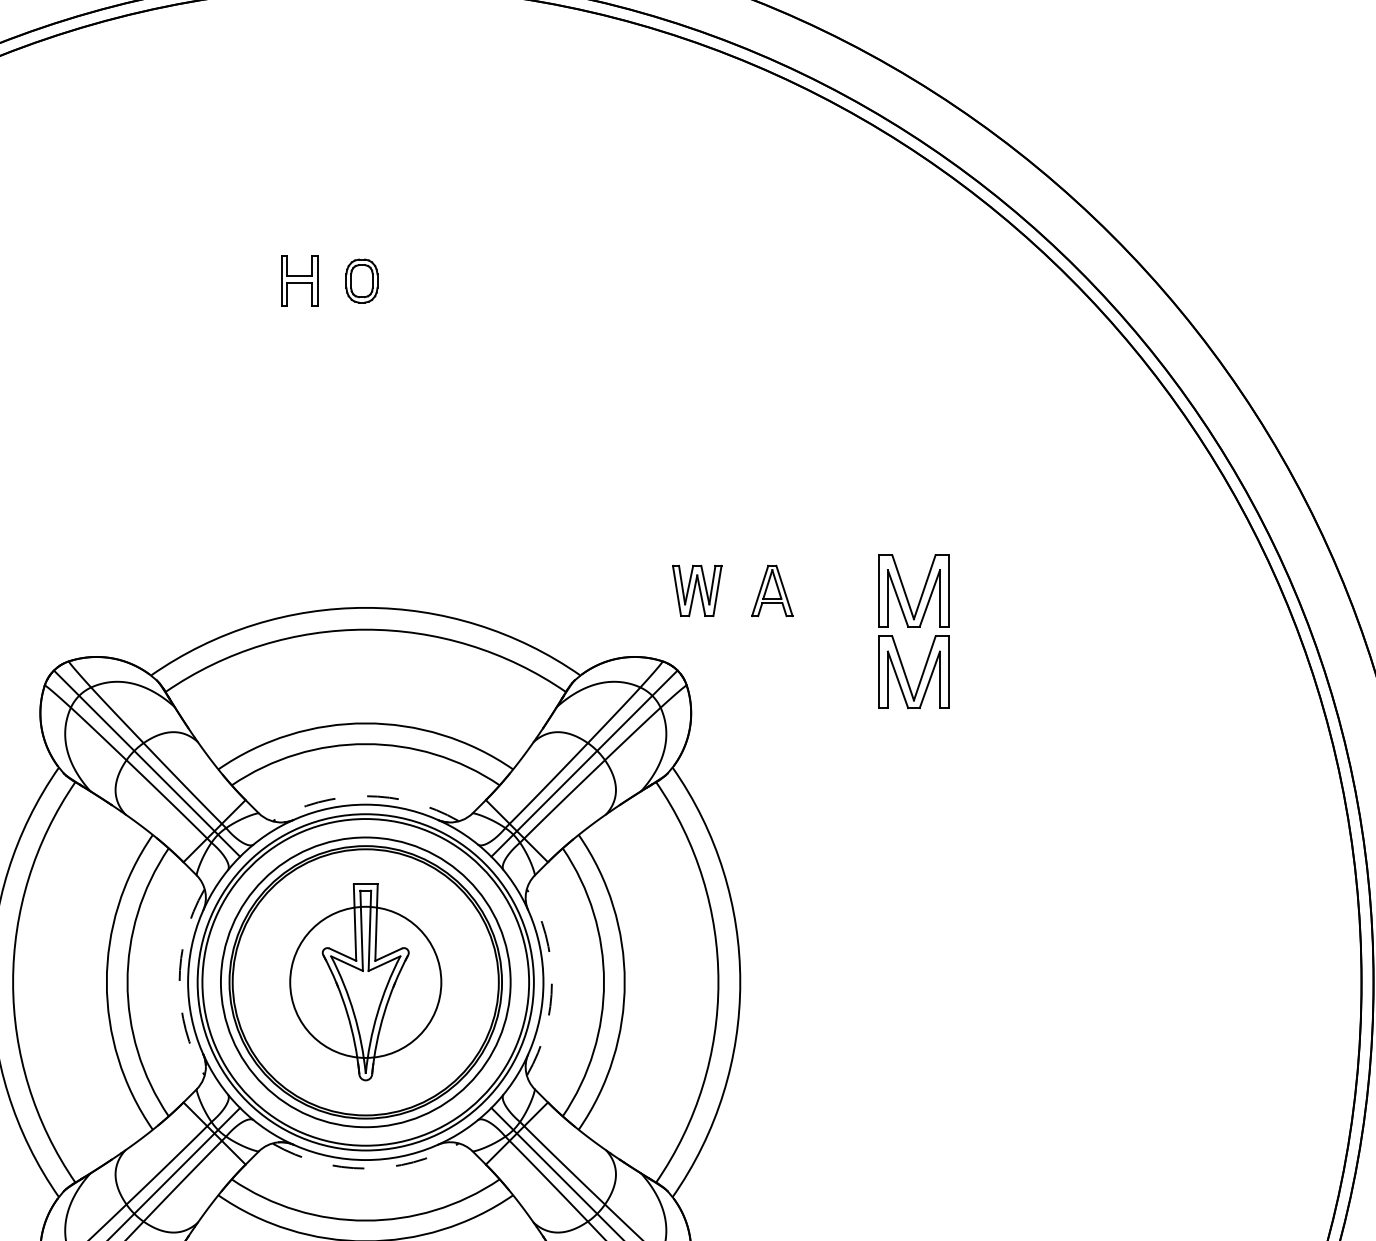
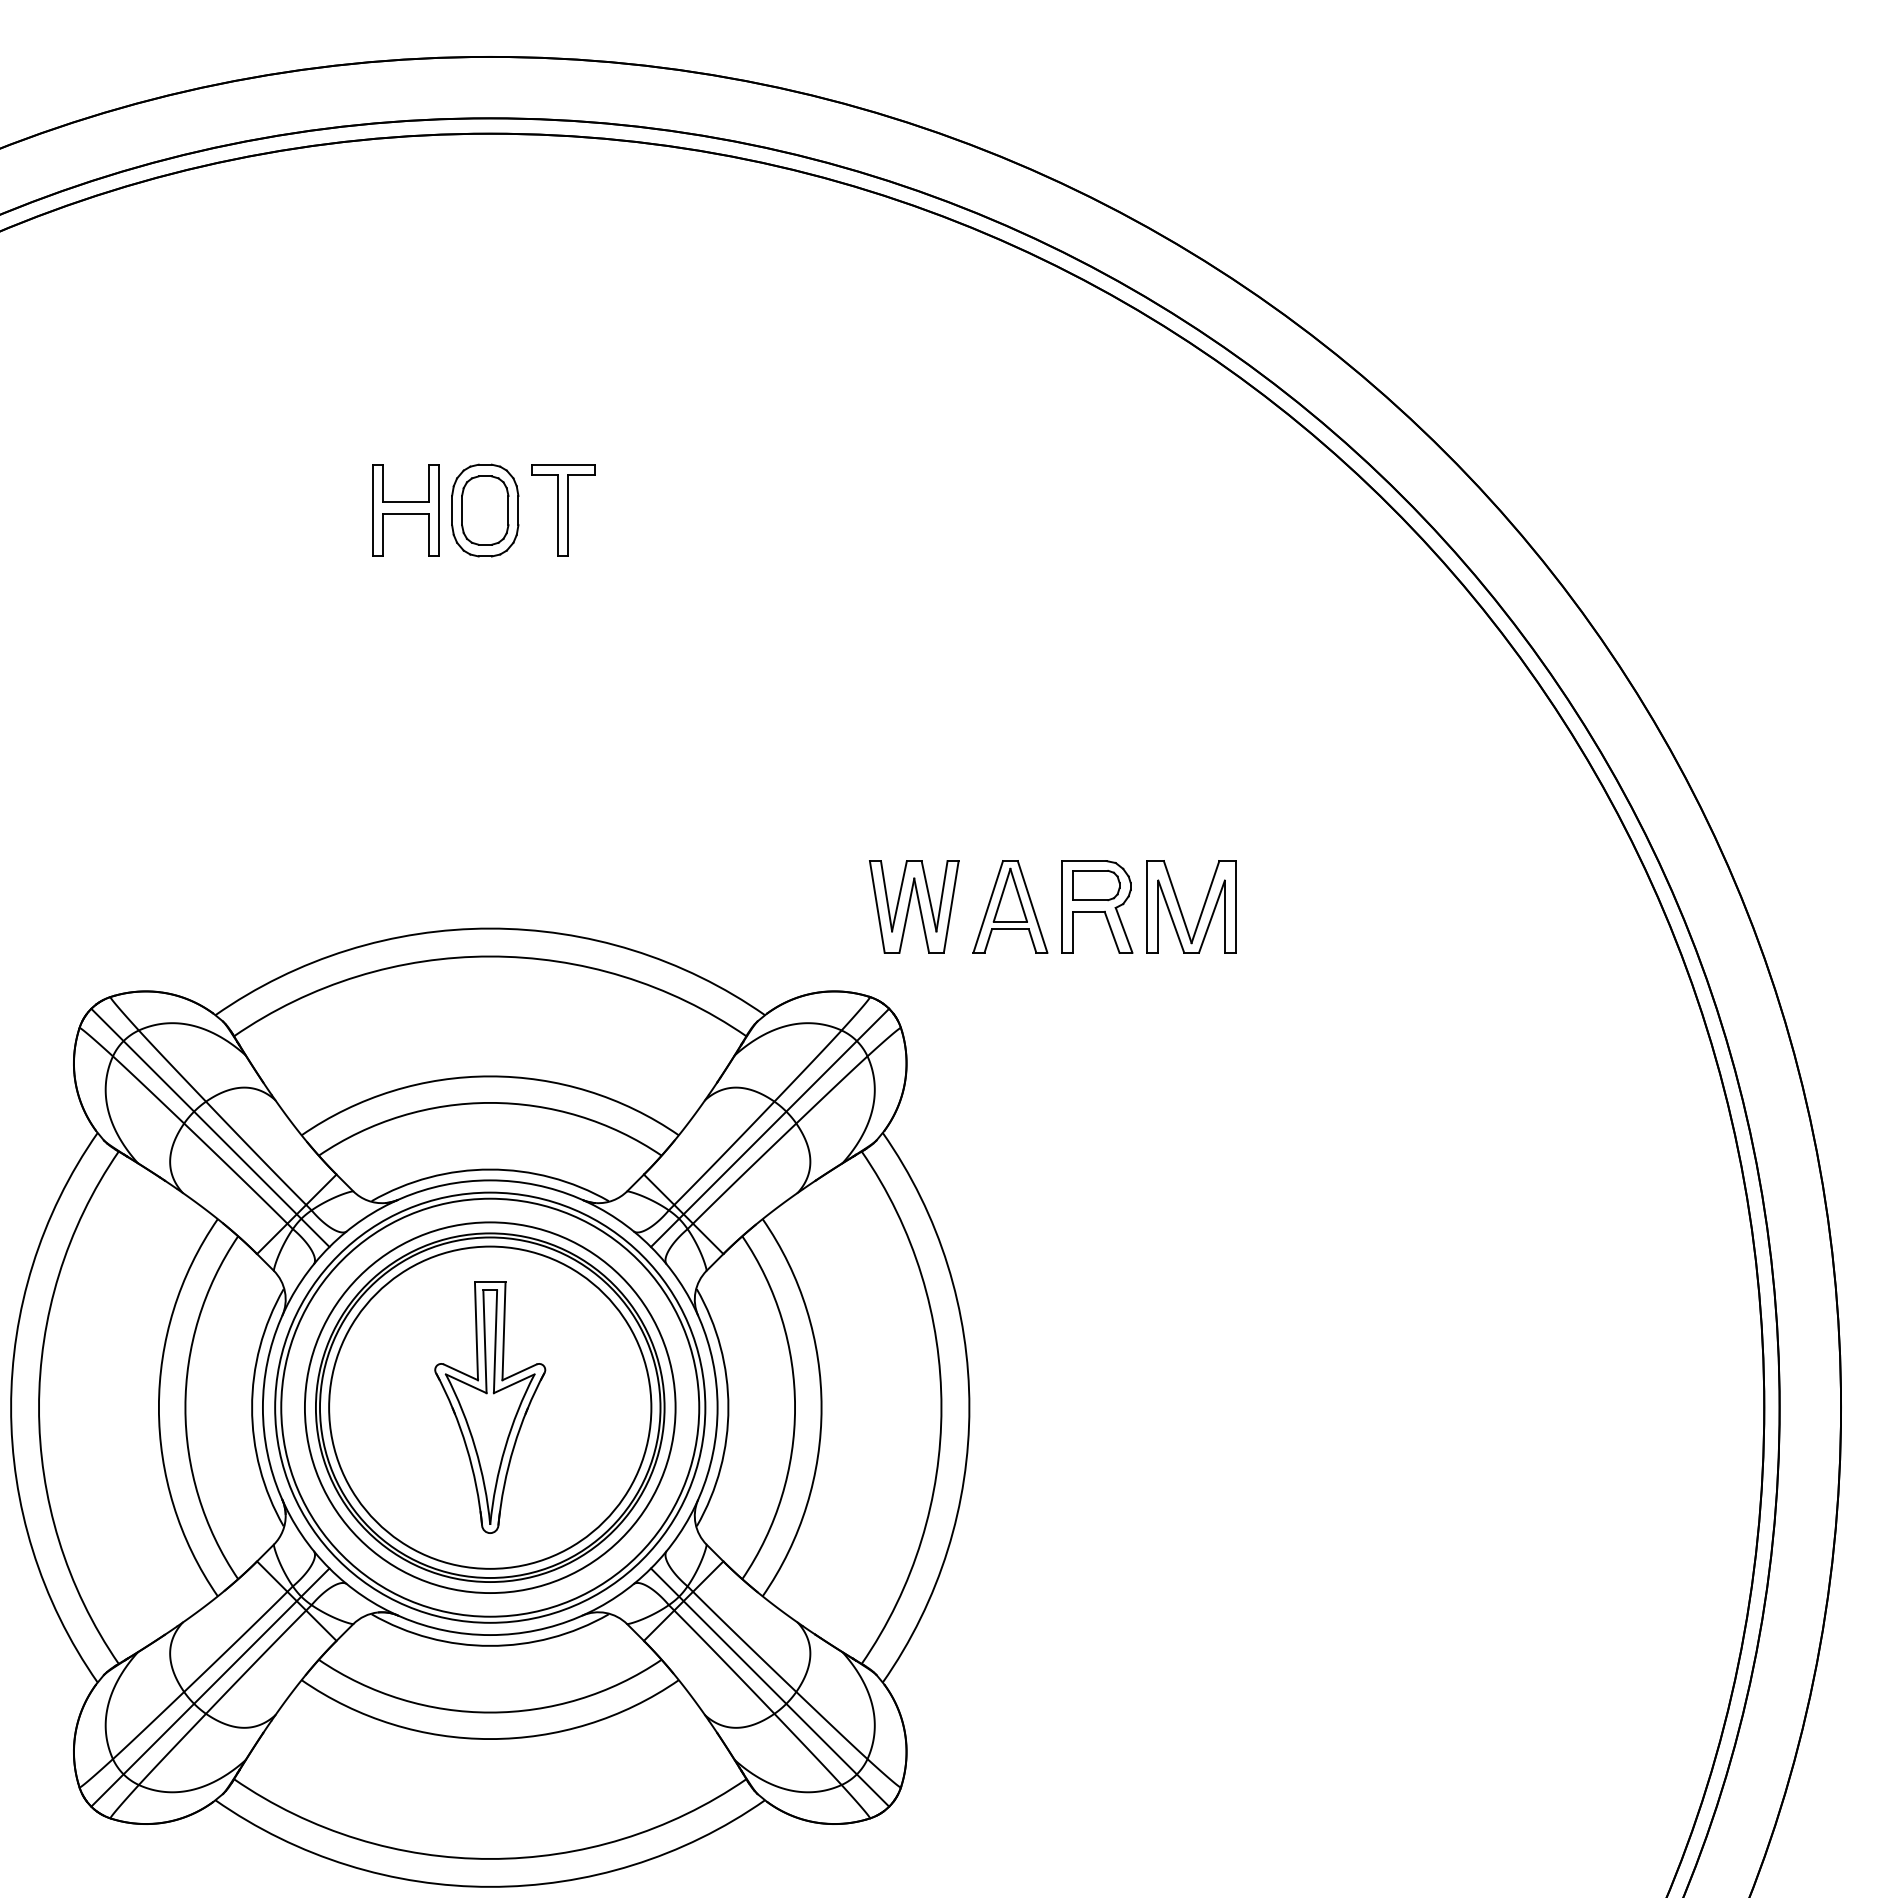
part: (299, 281) -> (405, 510), size x1.43
part: (362, 281) -> (485, 510), size x1.67
part: (423, 281) -> (563, 510), added
part: (697, 590) -> (914, 906), size x1.43
part: (772, 590) -> (1010, 906), size x1.43
part: (840, 590) -> (1097, 906), added
part: (906, 674) -> (1181, 1013), removed
arc: (365, 796) -> (490, 1169), dashed -> solid
arc: (179, 982) -> (252, 1407), dashed -> solid
circle: (365, 982) -> (490, 1407), size x1.67
arc: (551, 982) -> (728, 1407), dashed -> solid
arc: (365, 1168) -> (490, 1645), dashed -> solid

